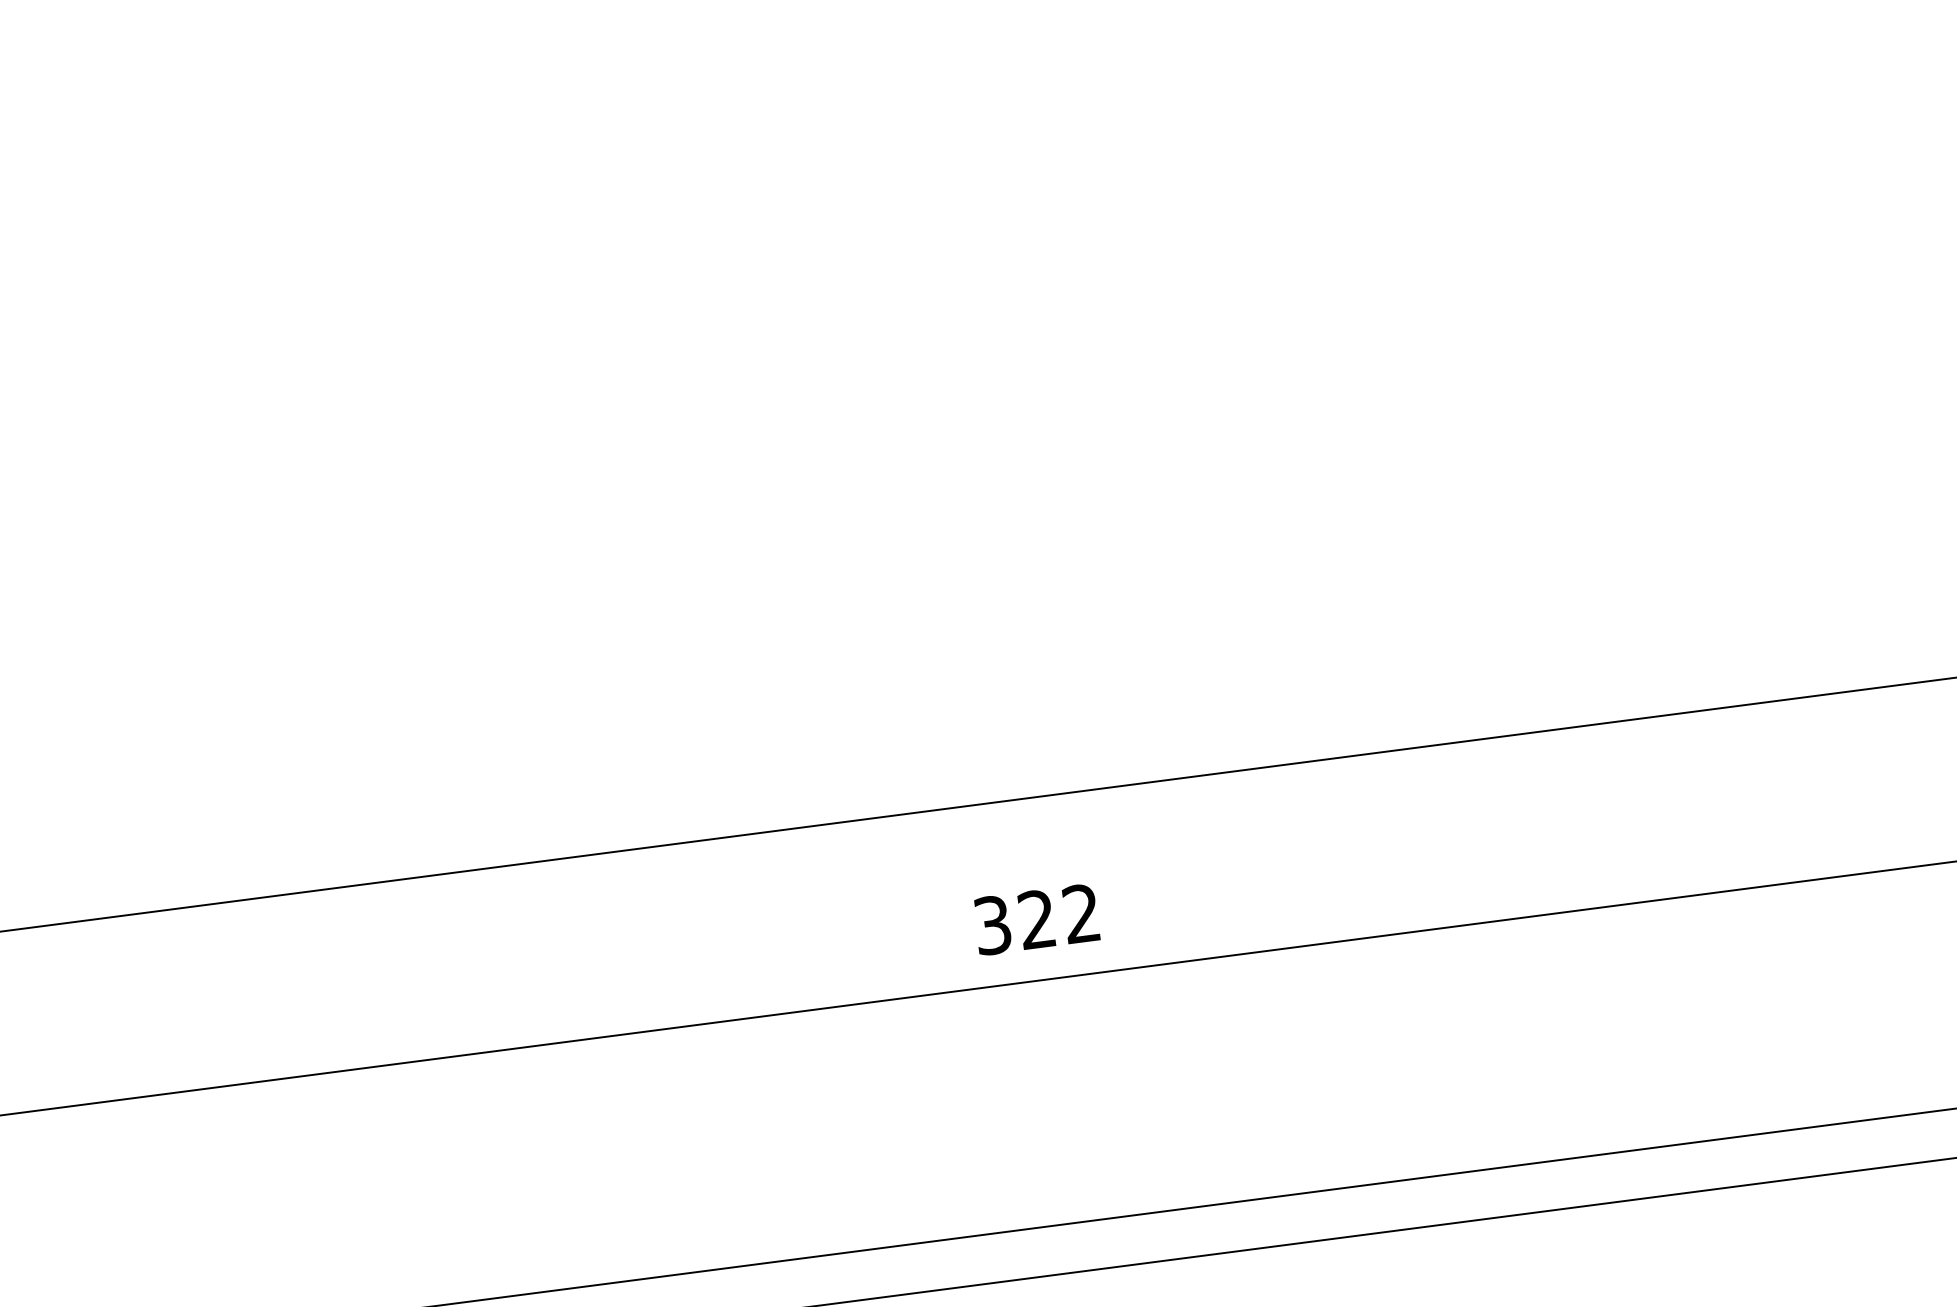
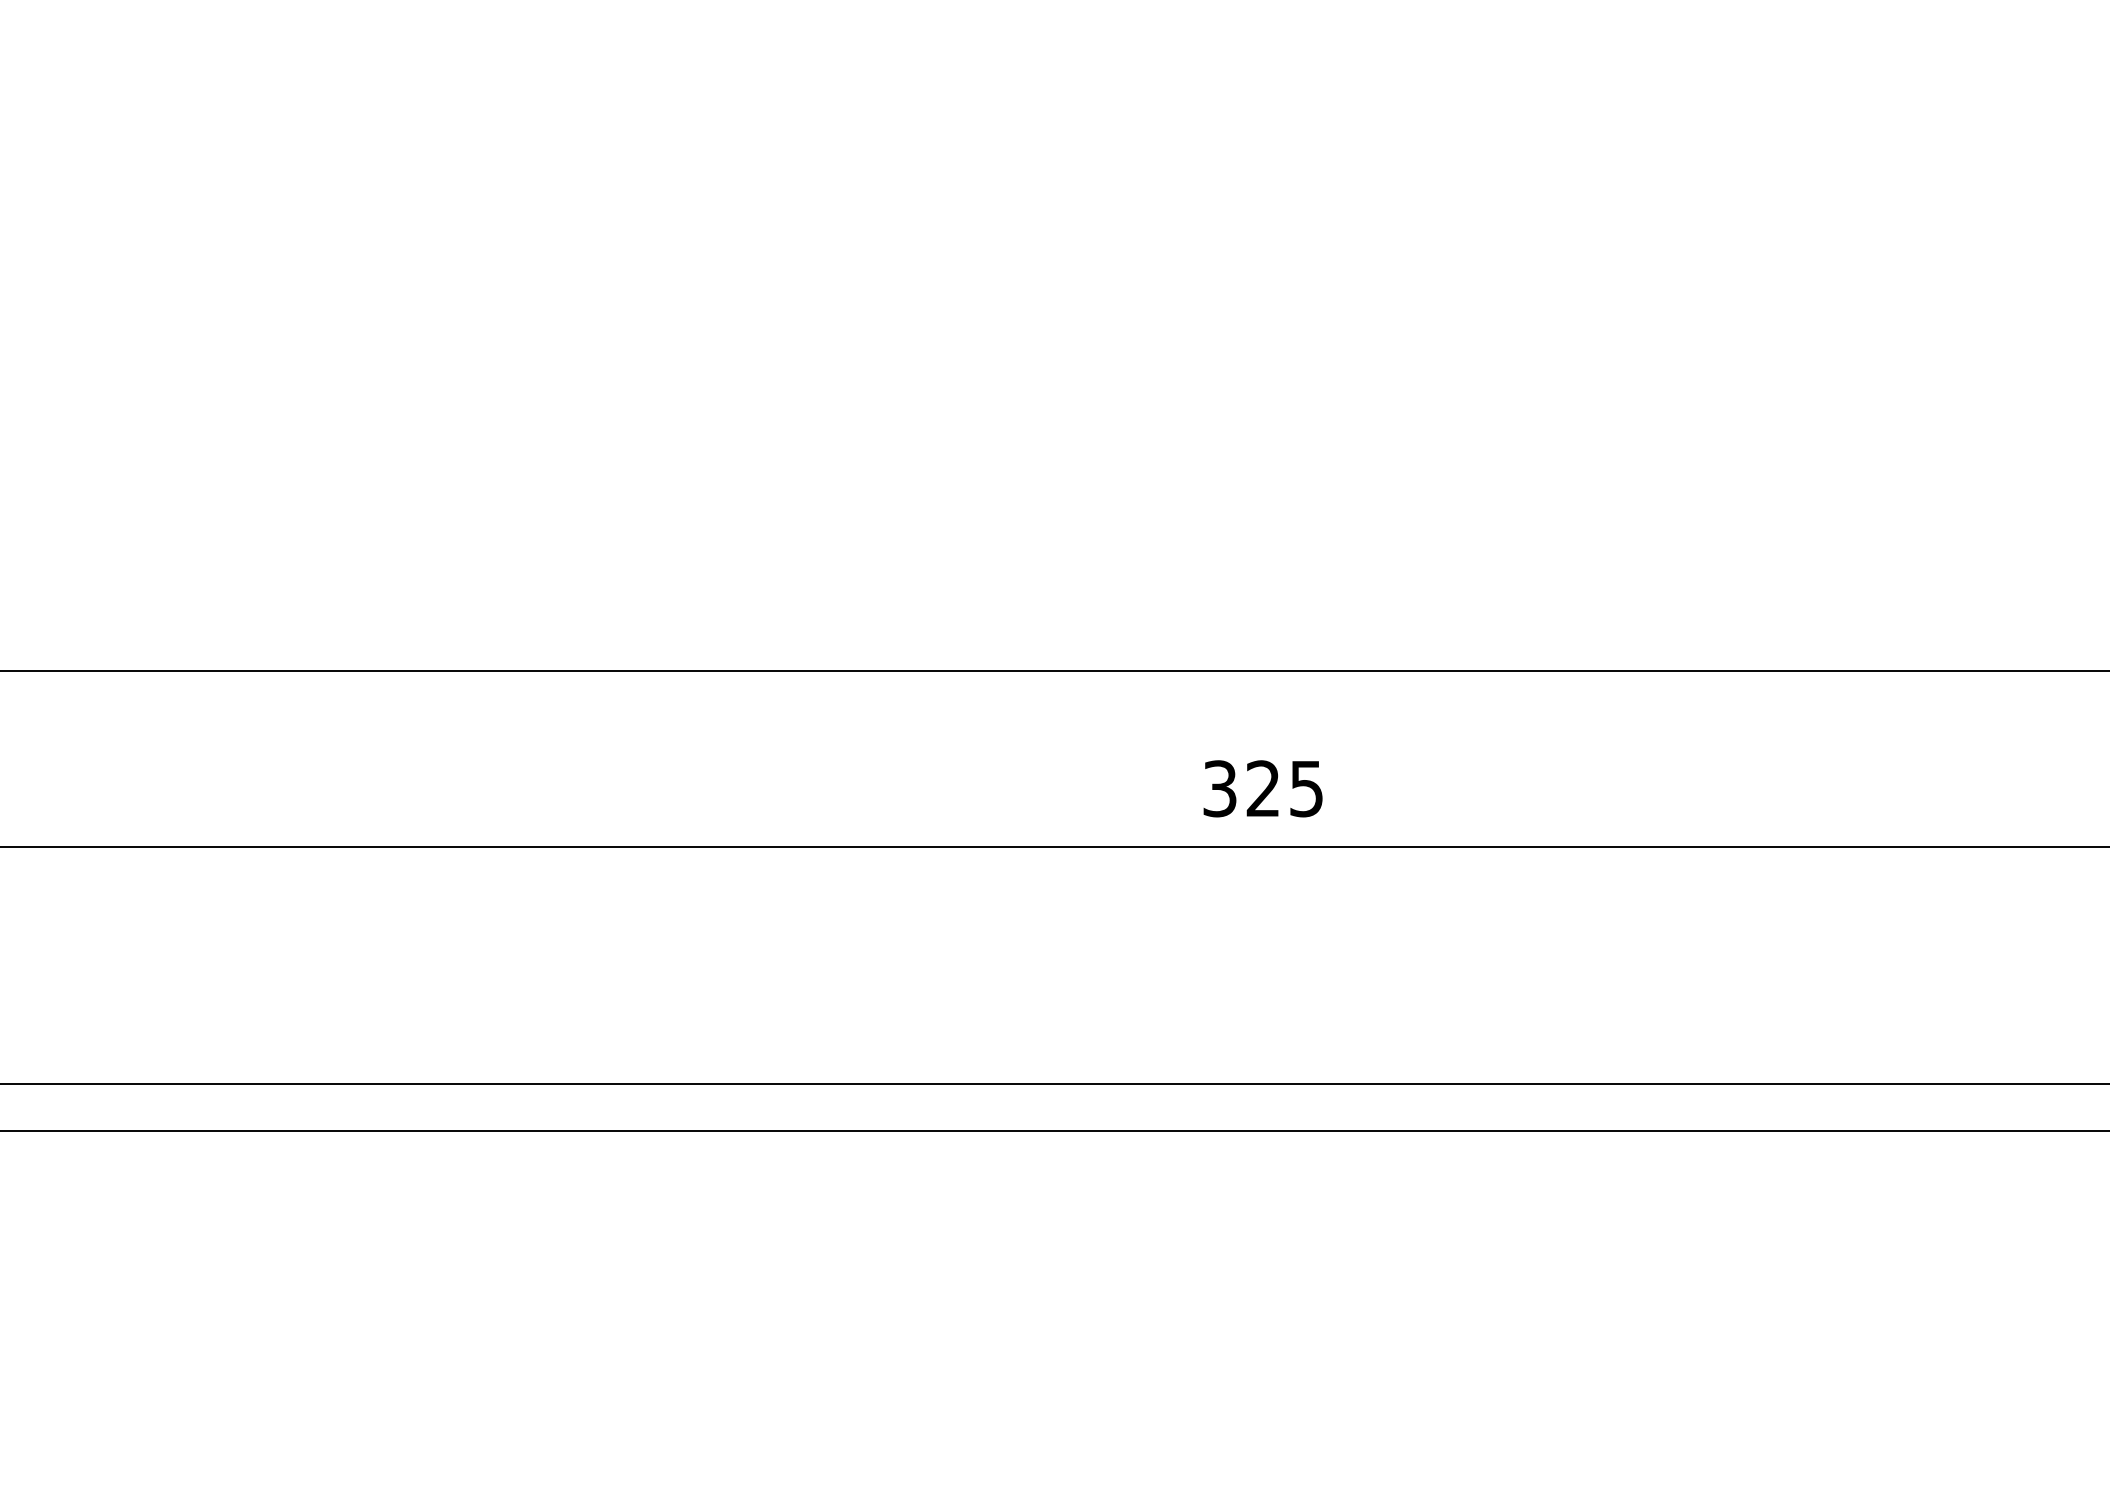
text: (1081, 913) -> (1306, 788), 322 -> 325

